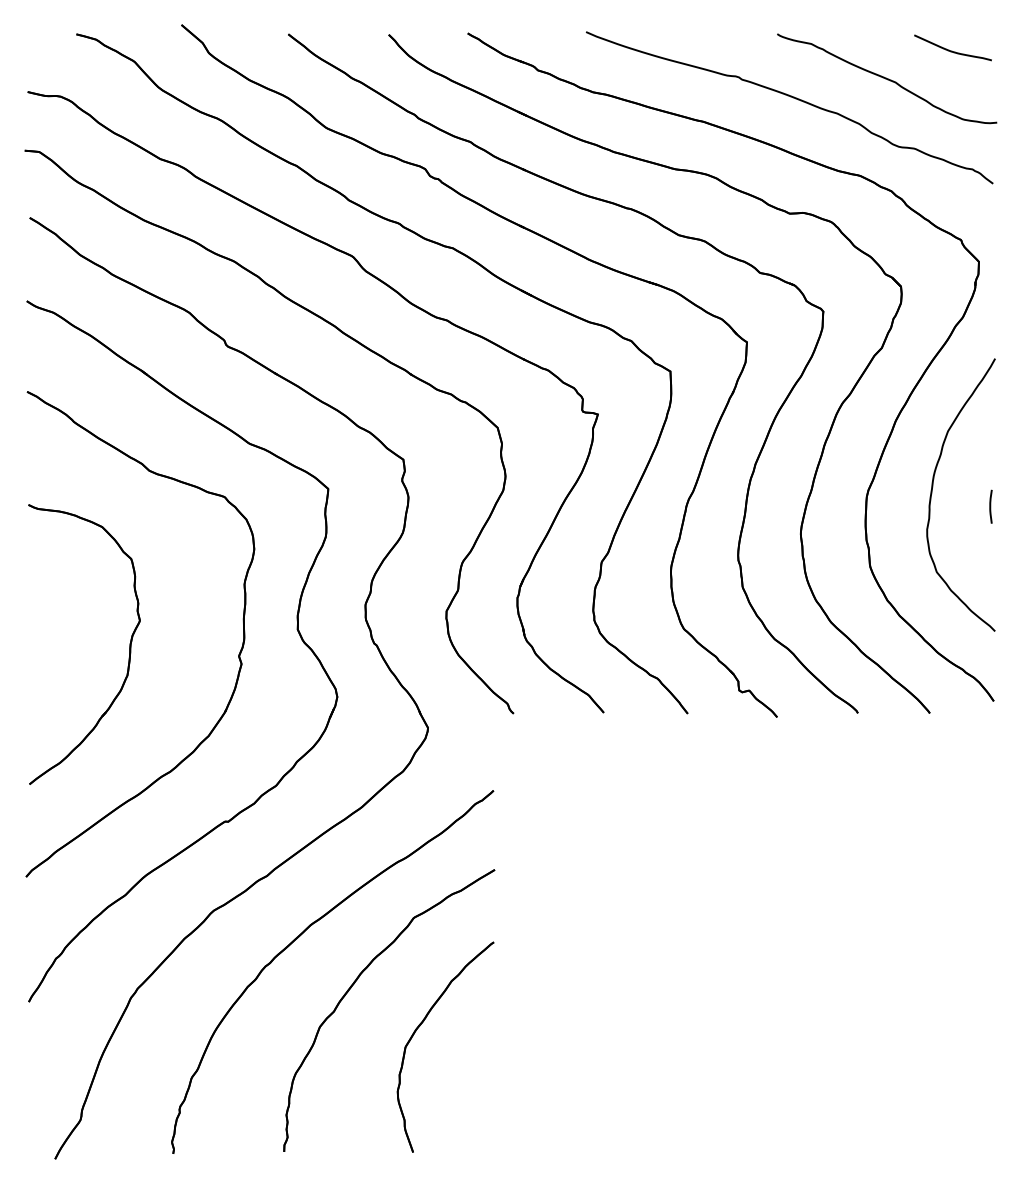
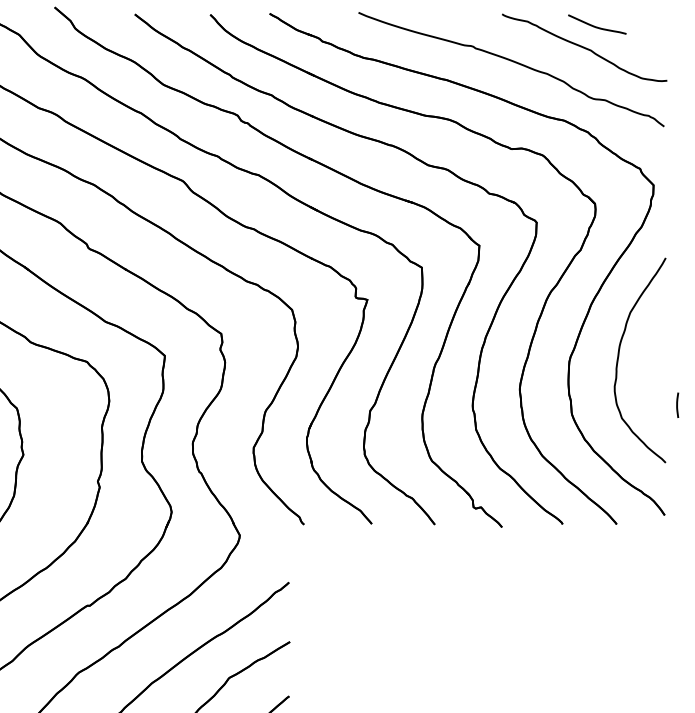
curve: (952, 50) -> (596, 26), moved
line: (990, 506) -> (677, 405), moved

